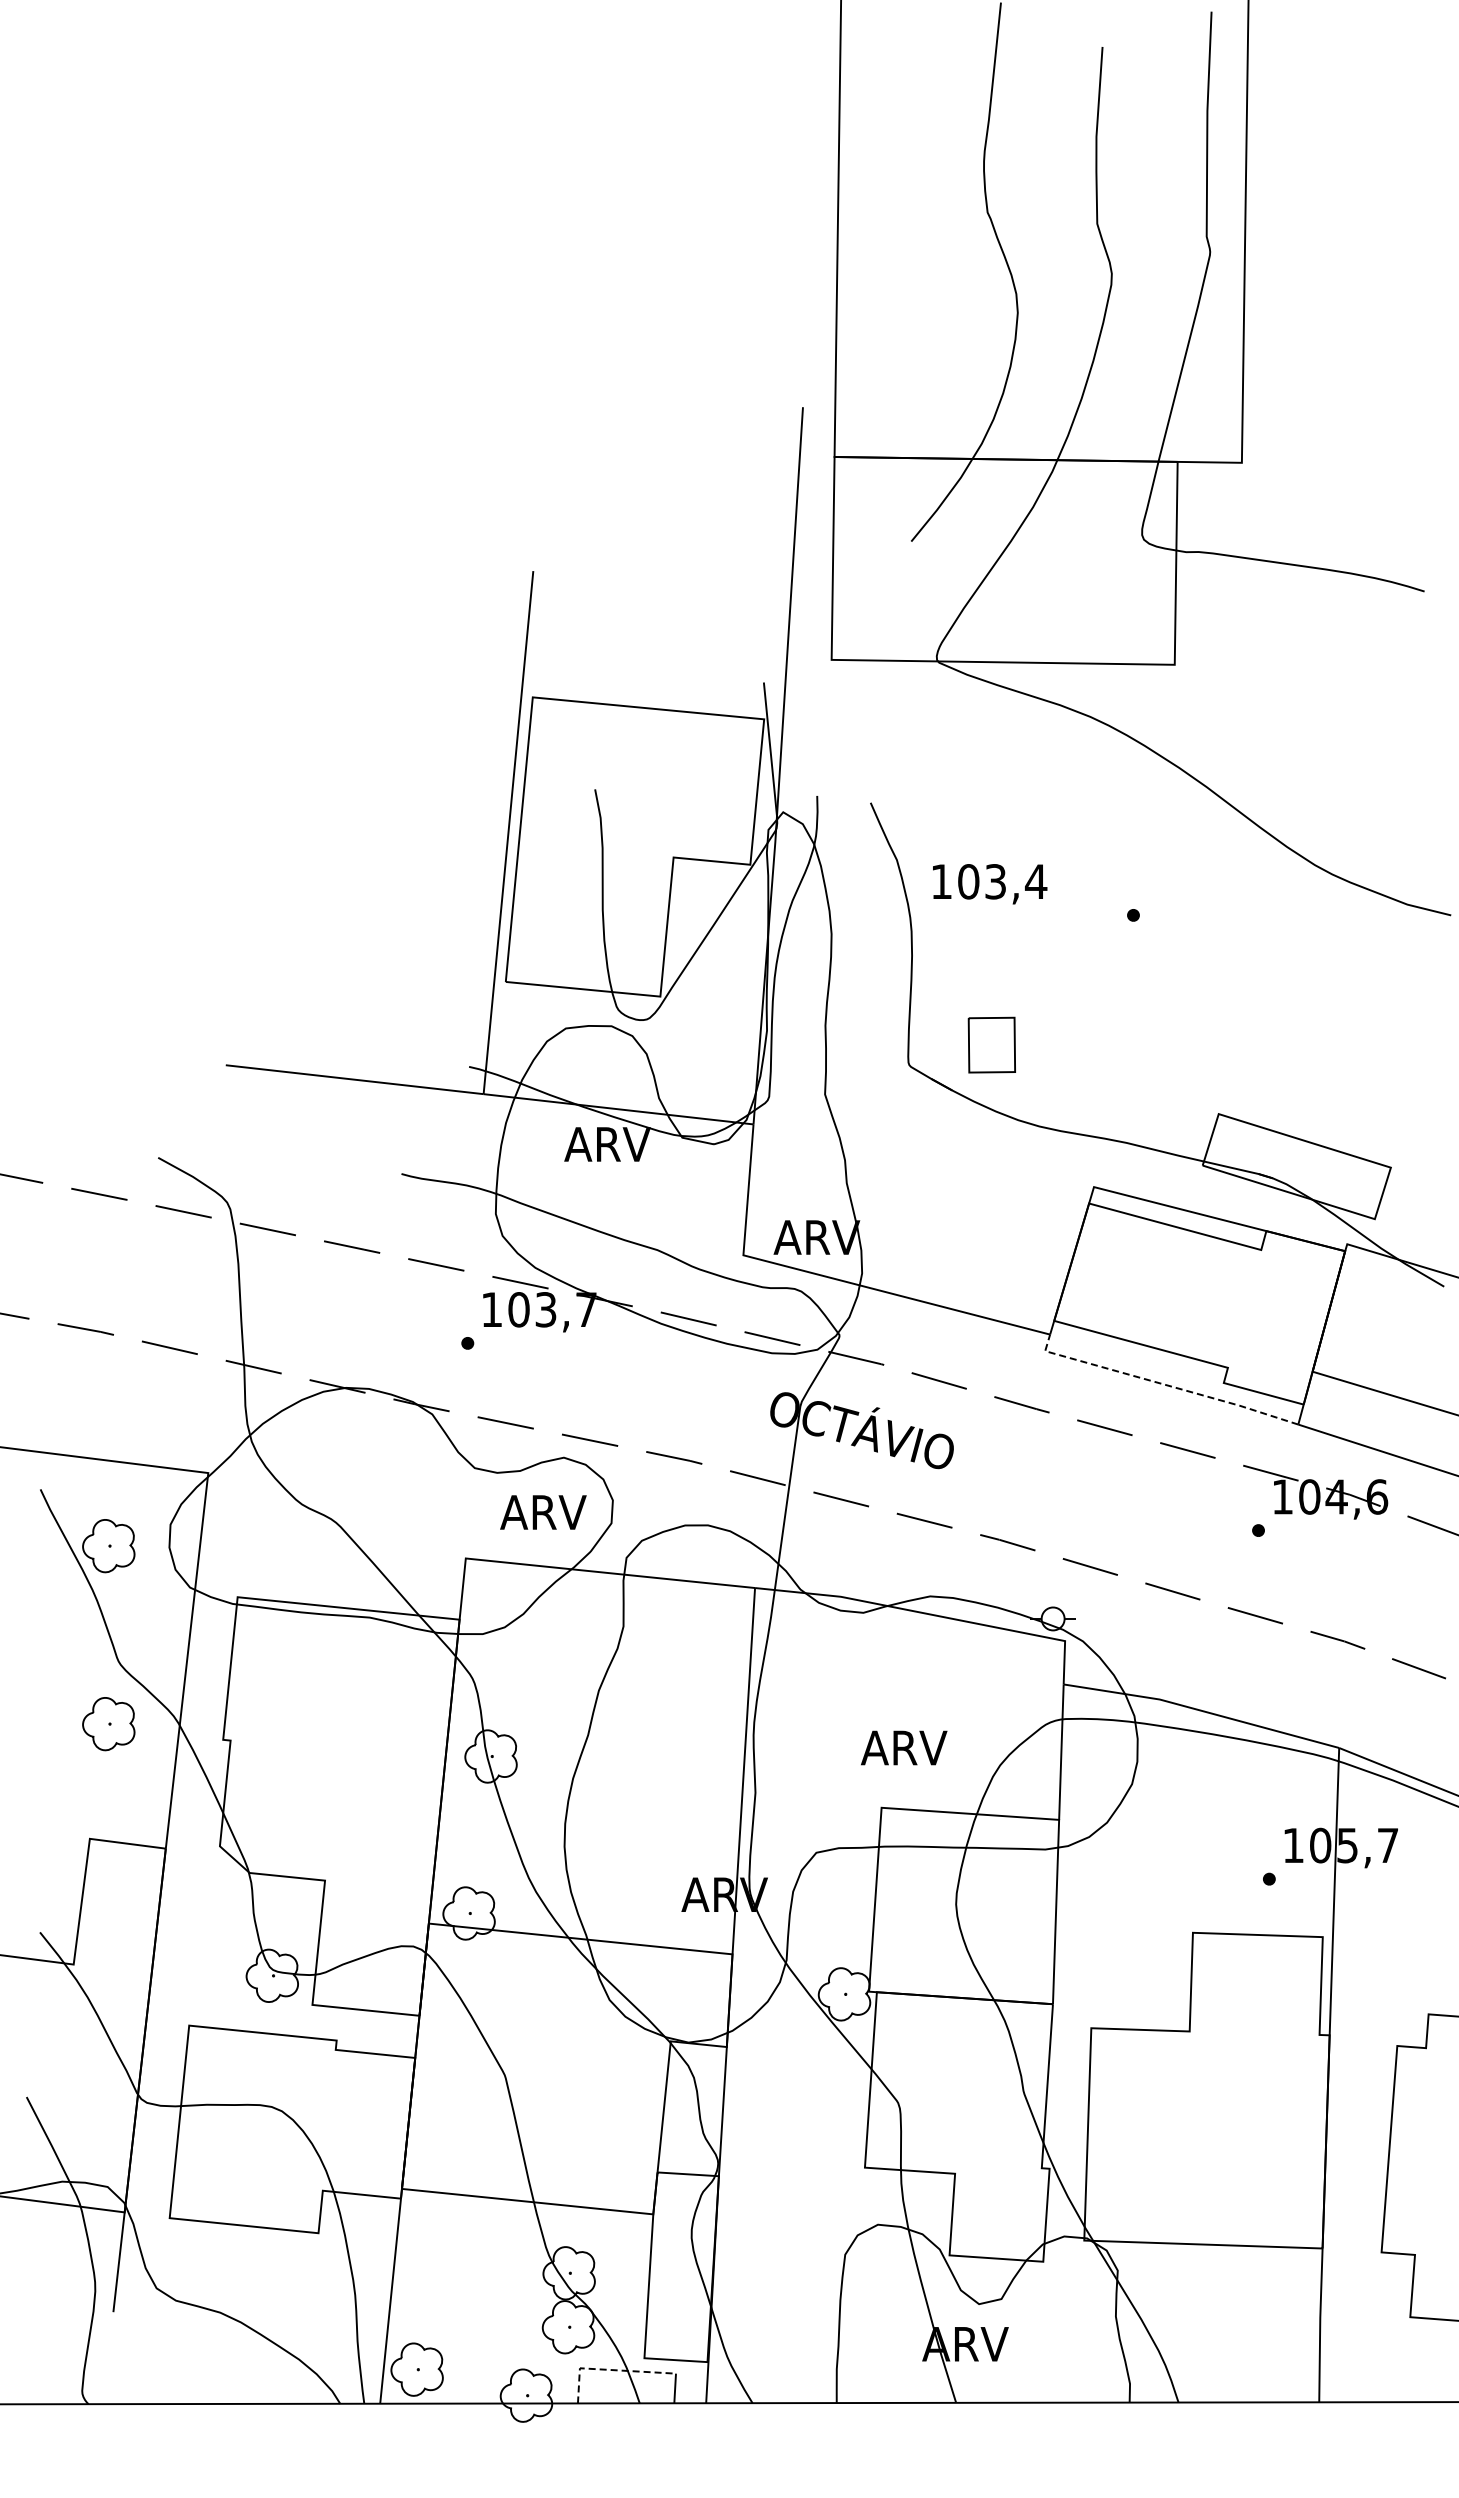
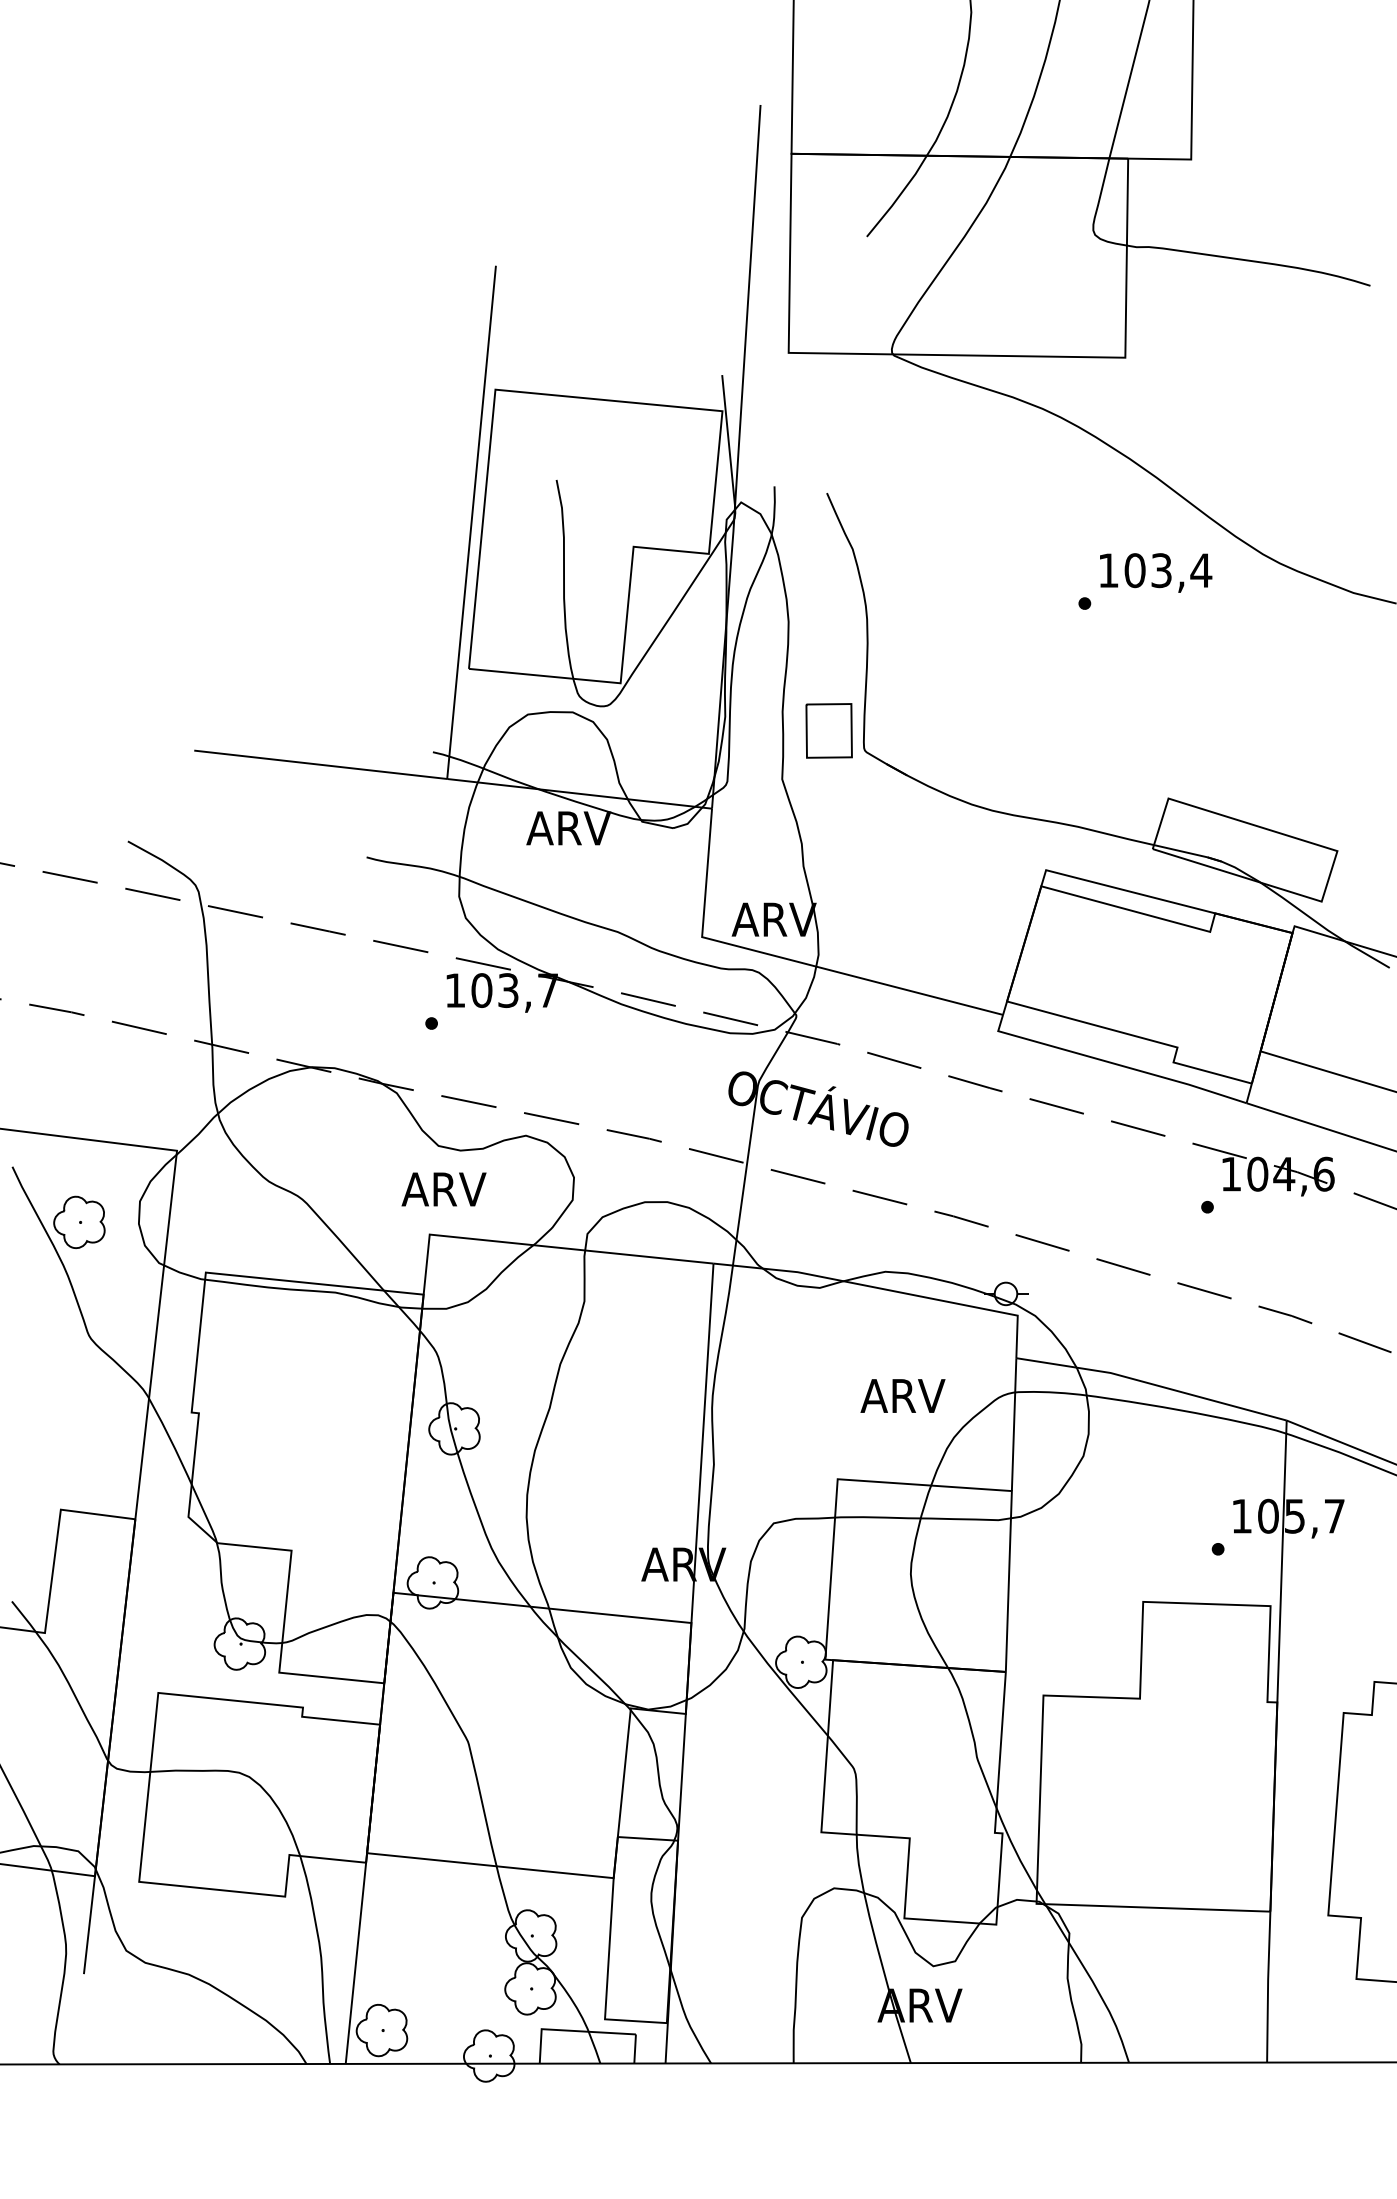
text: (990, 884) -> (1156, 573), moved
part: (991, 1044) -> (828, 730), moved
line: (1163, 1384) -> (1114, 1063), dashed -> solid
text: (543, 1512) -> (444, 1189), moved
part: (108, 1724) -> (79, 1397), removed
text: (904, 1747) -> (903, 1395), moved
line: (609, 2369) -> (570, 2030), dashed -> solid

